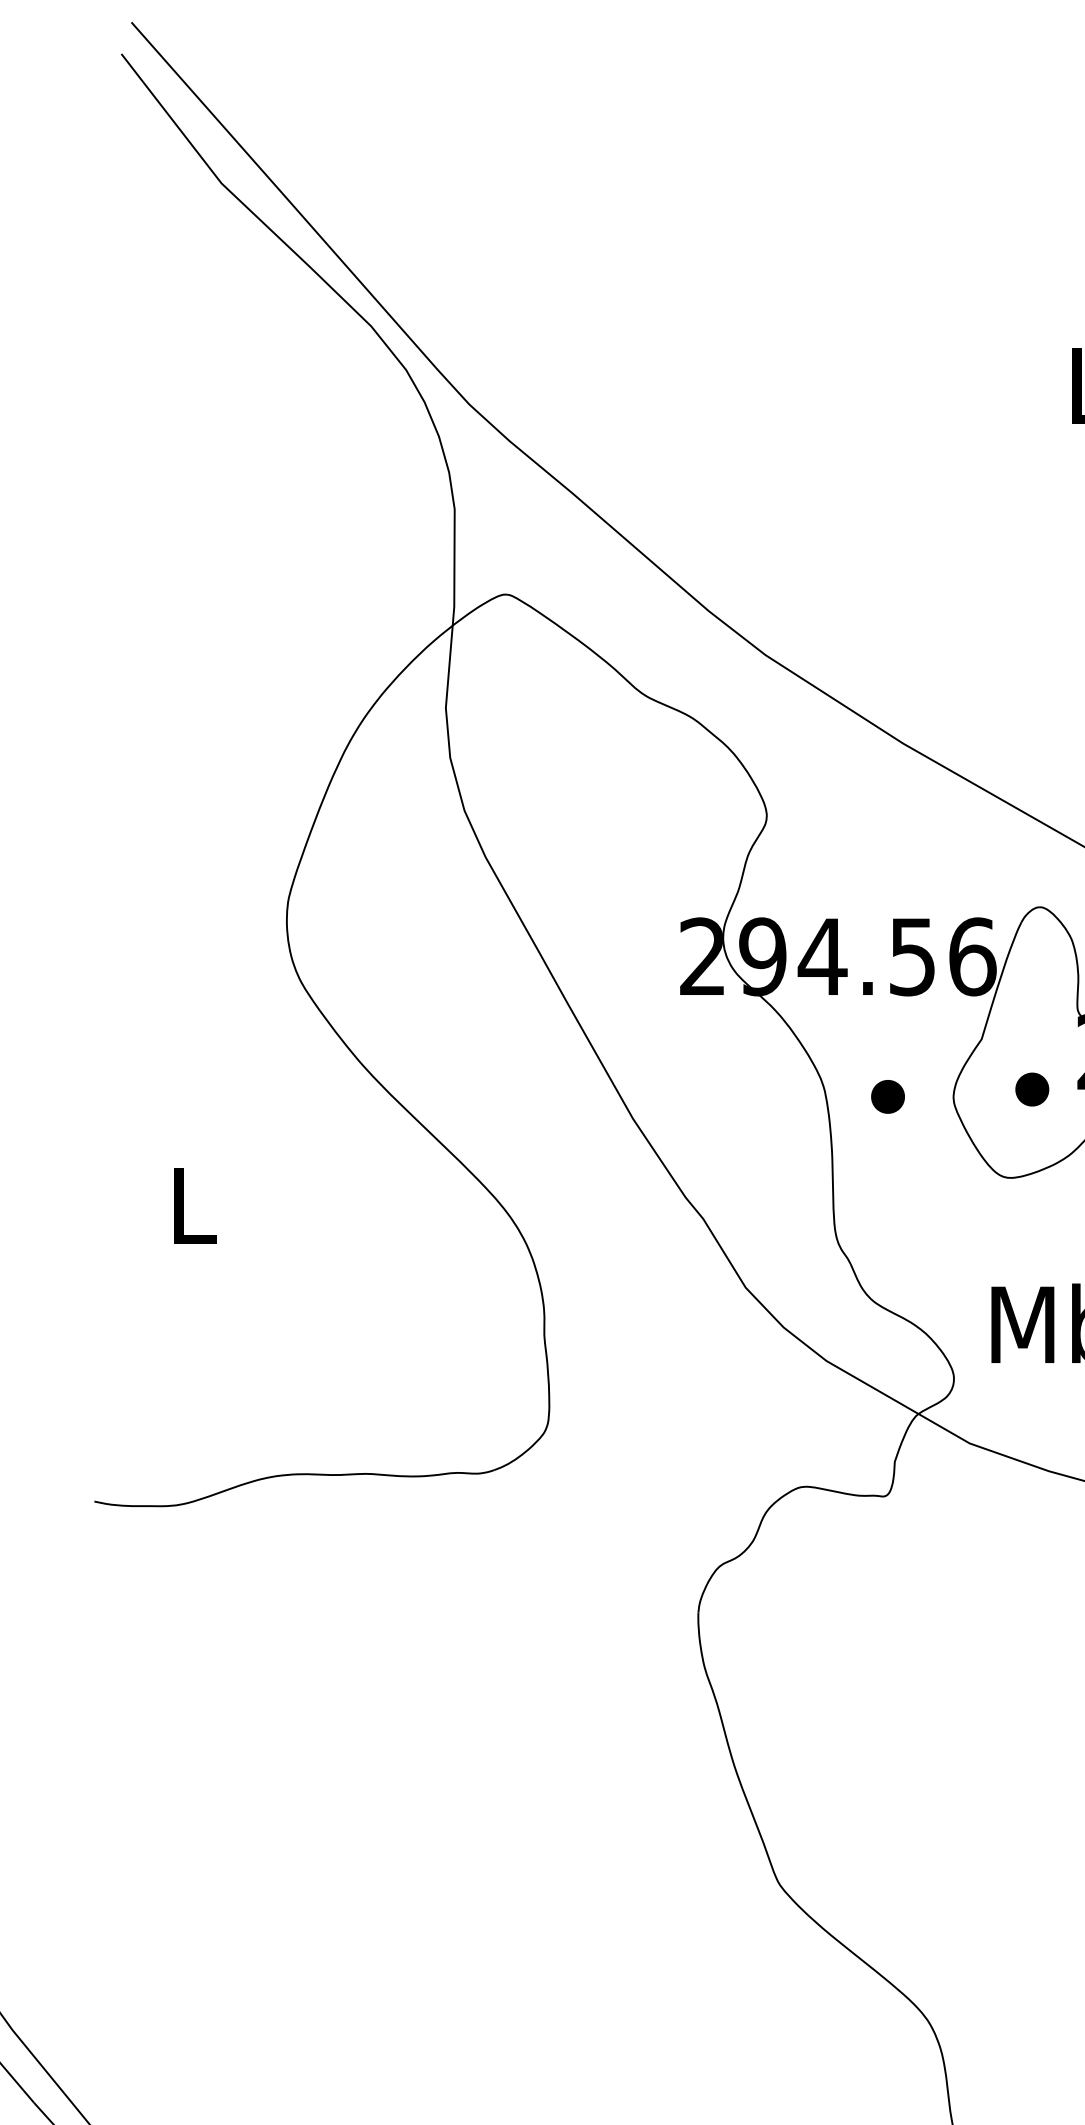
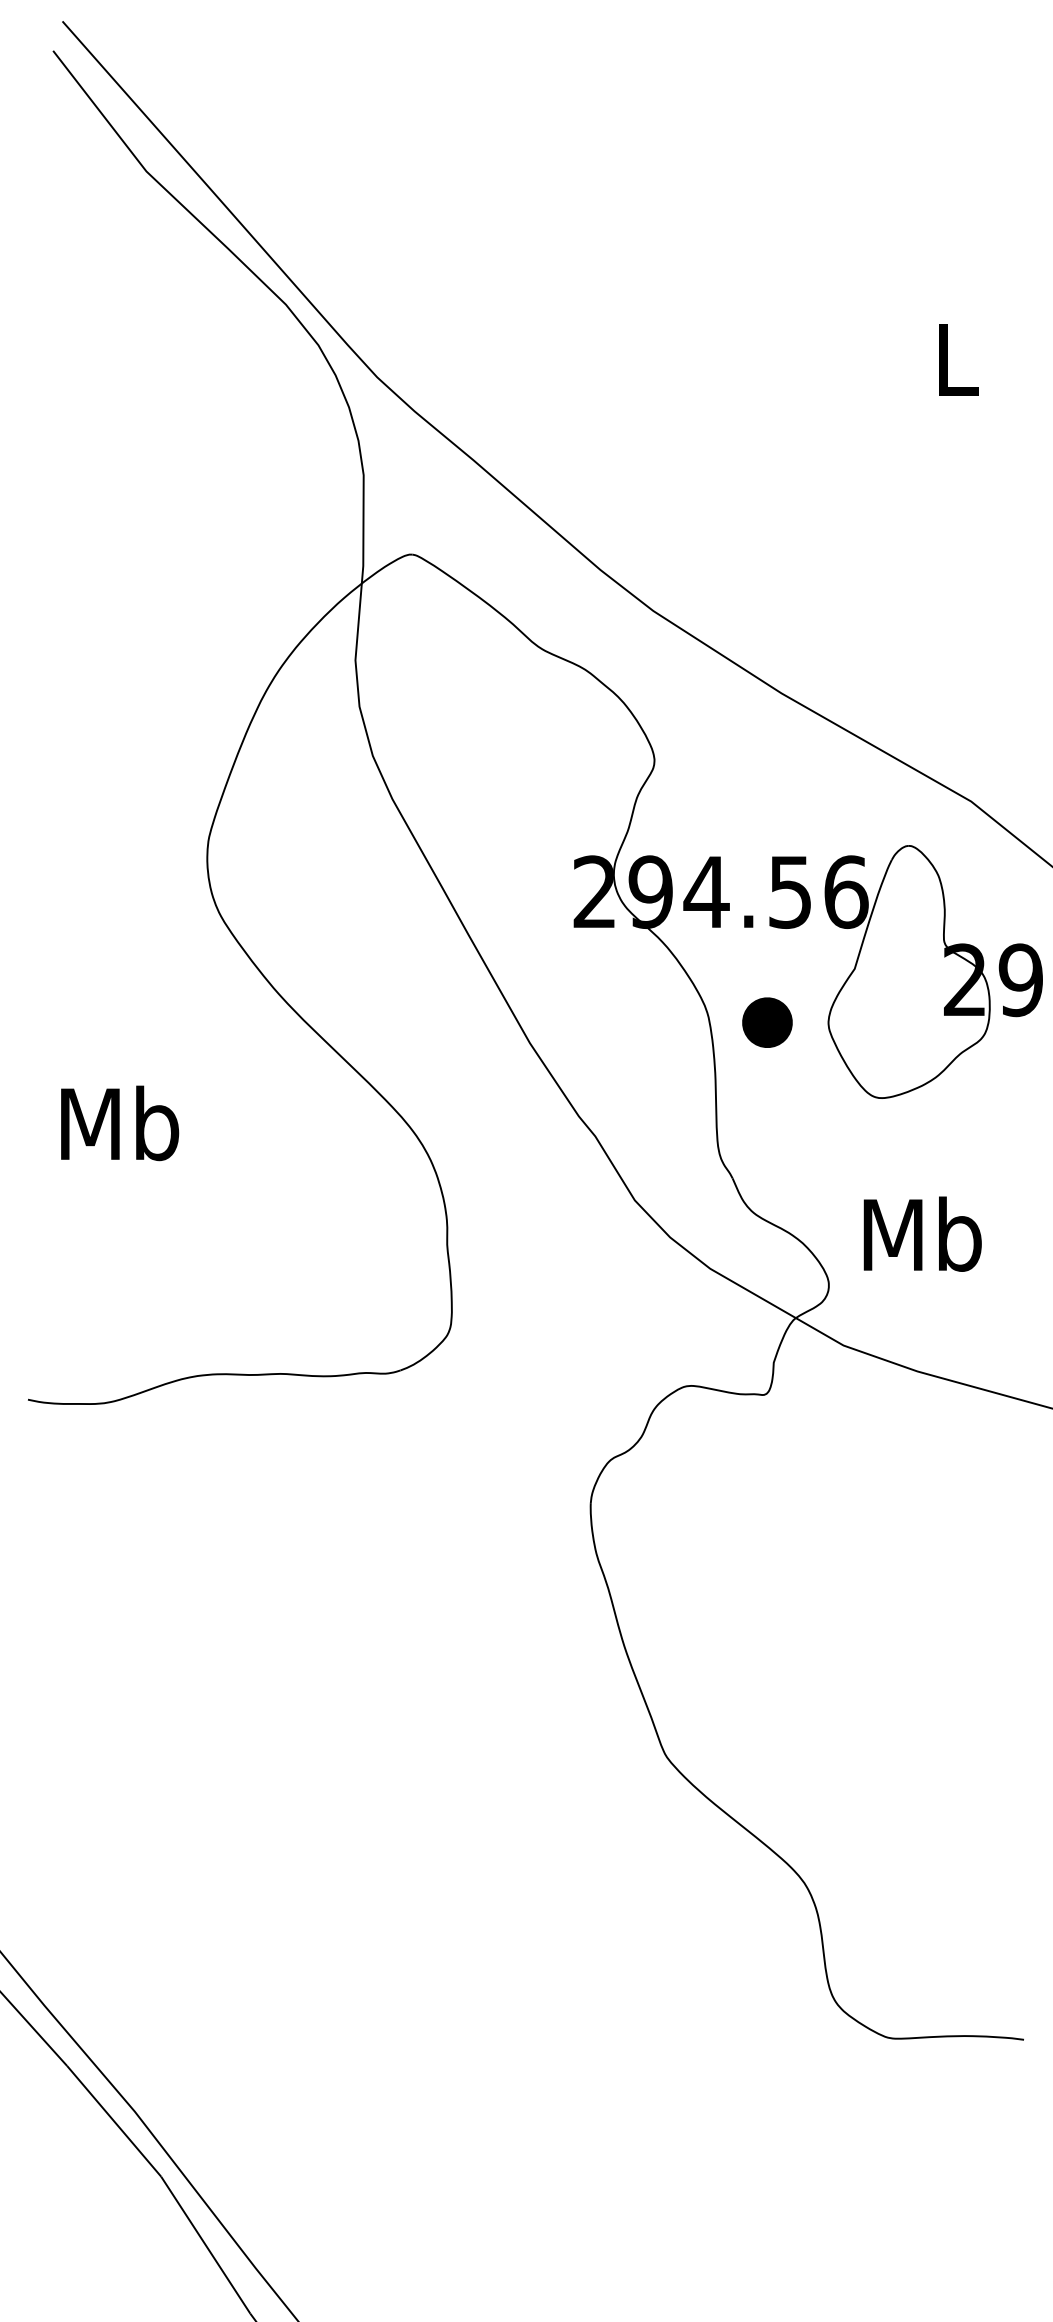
part: (1031, 1089) -> (901, 1015), removed
part: (888, 1096) -> (767, 1022), size x1.6
text: (193, 1205) -> (120, 1123), L -> Mb

